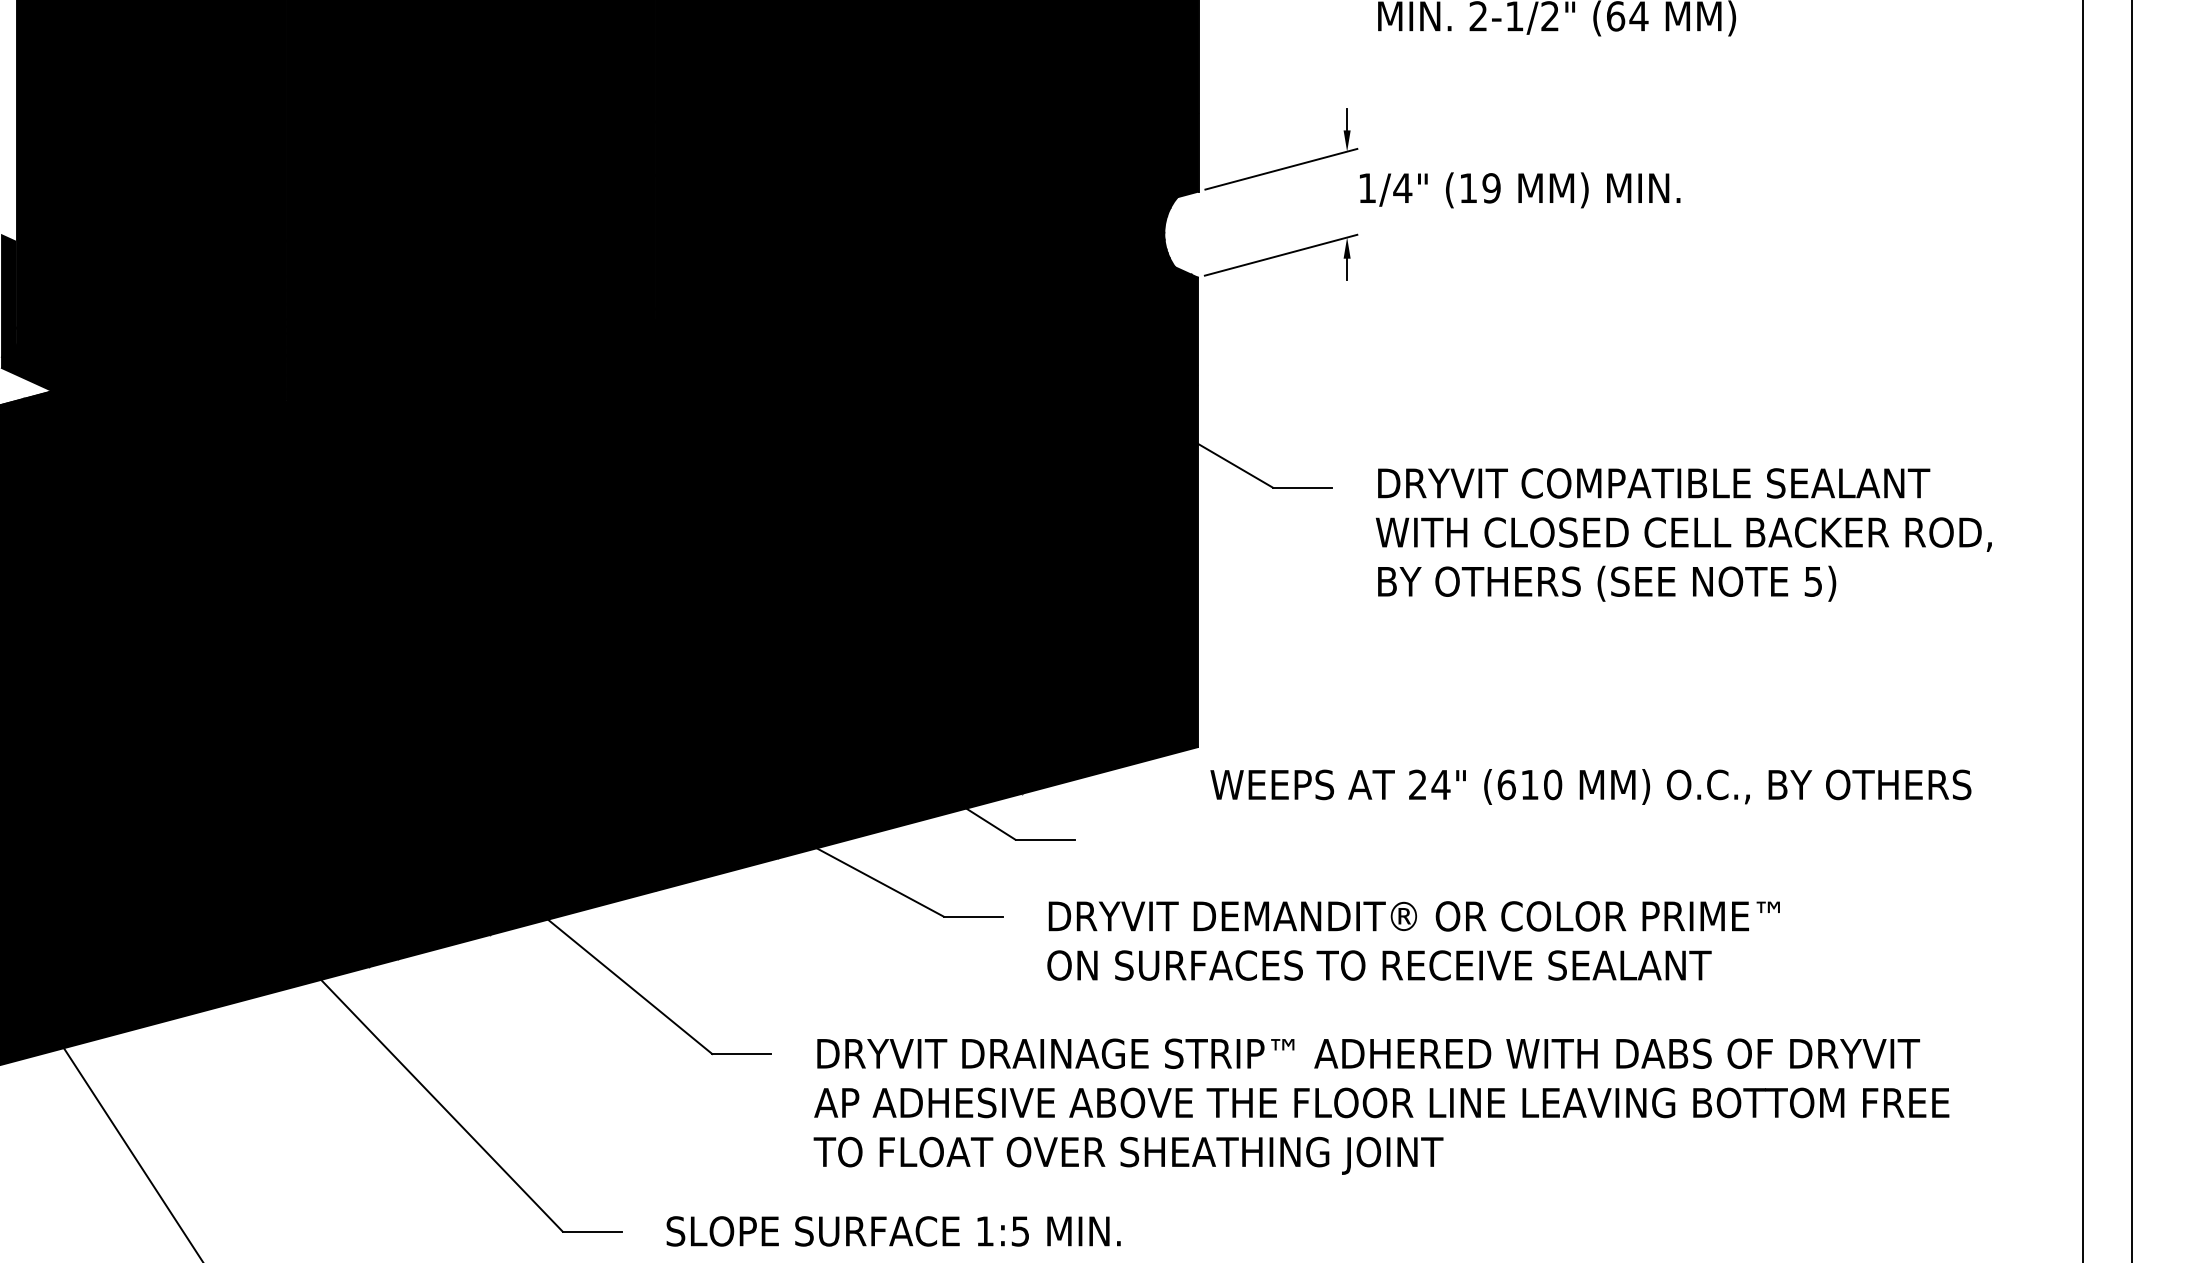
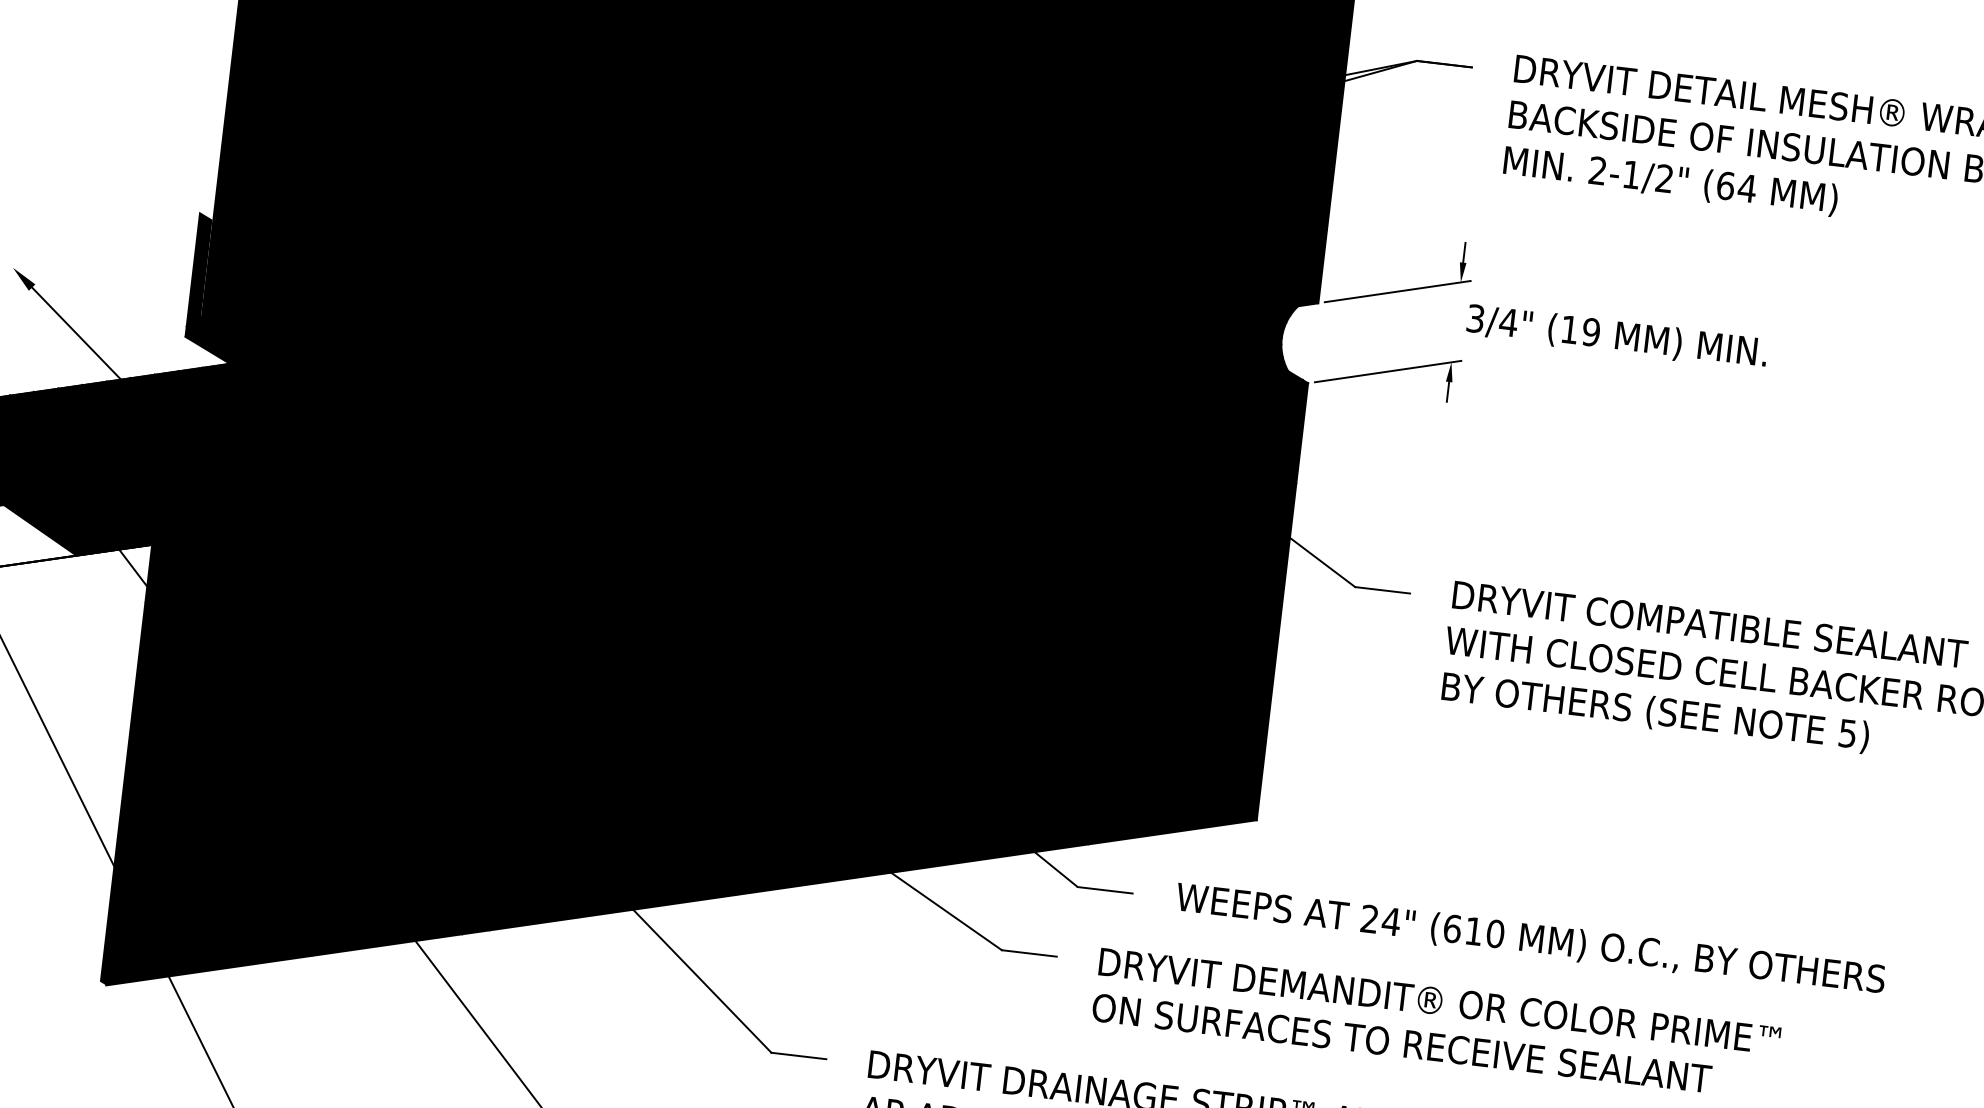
text: (1367, 188) -> (1475, 318), 1/4" -> 3/4"
text: (1590, 786) -> (1530, 939), moved

